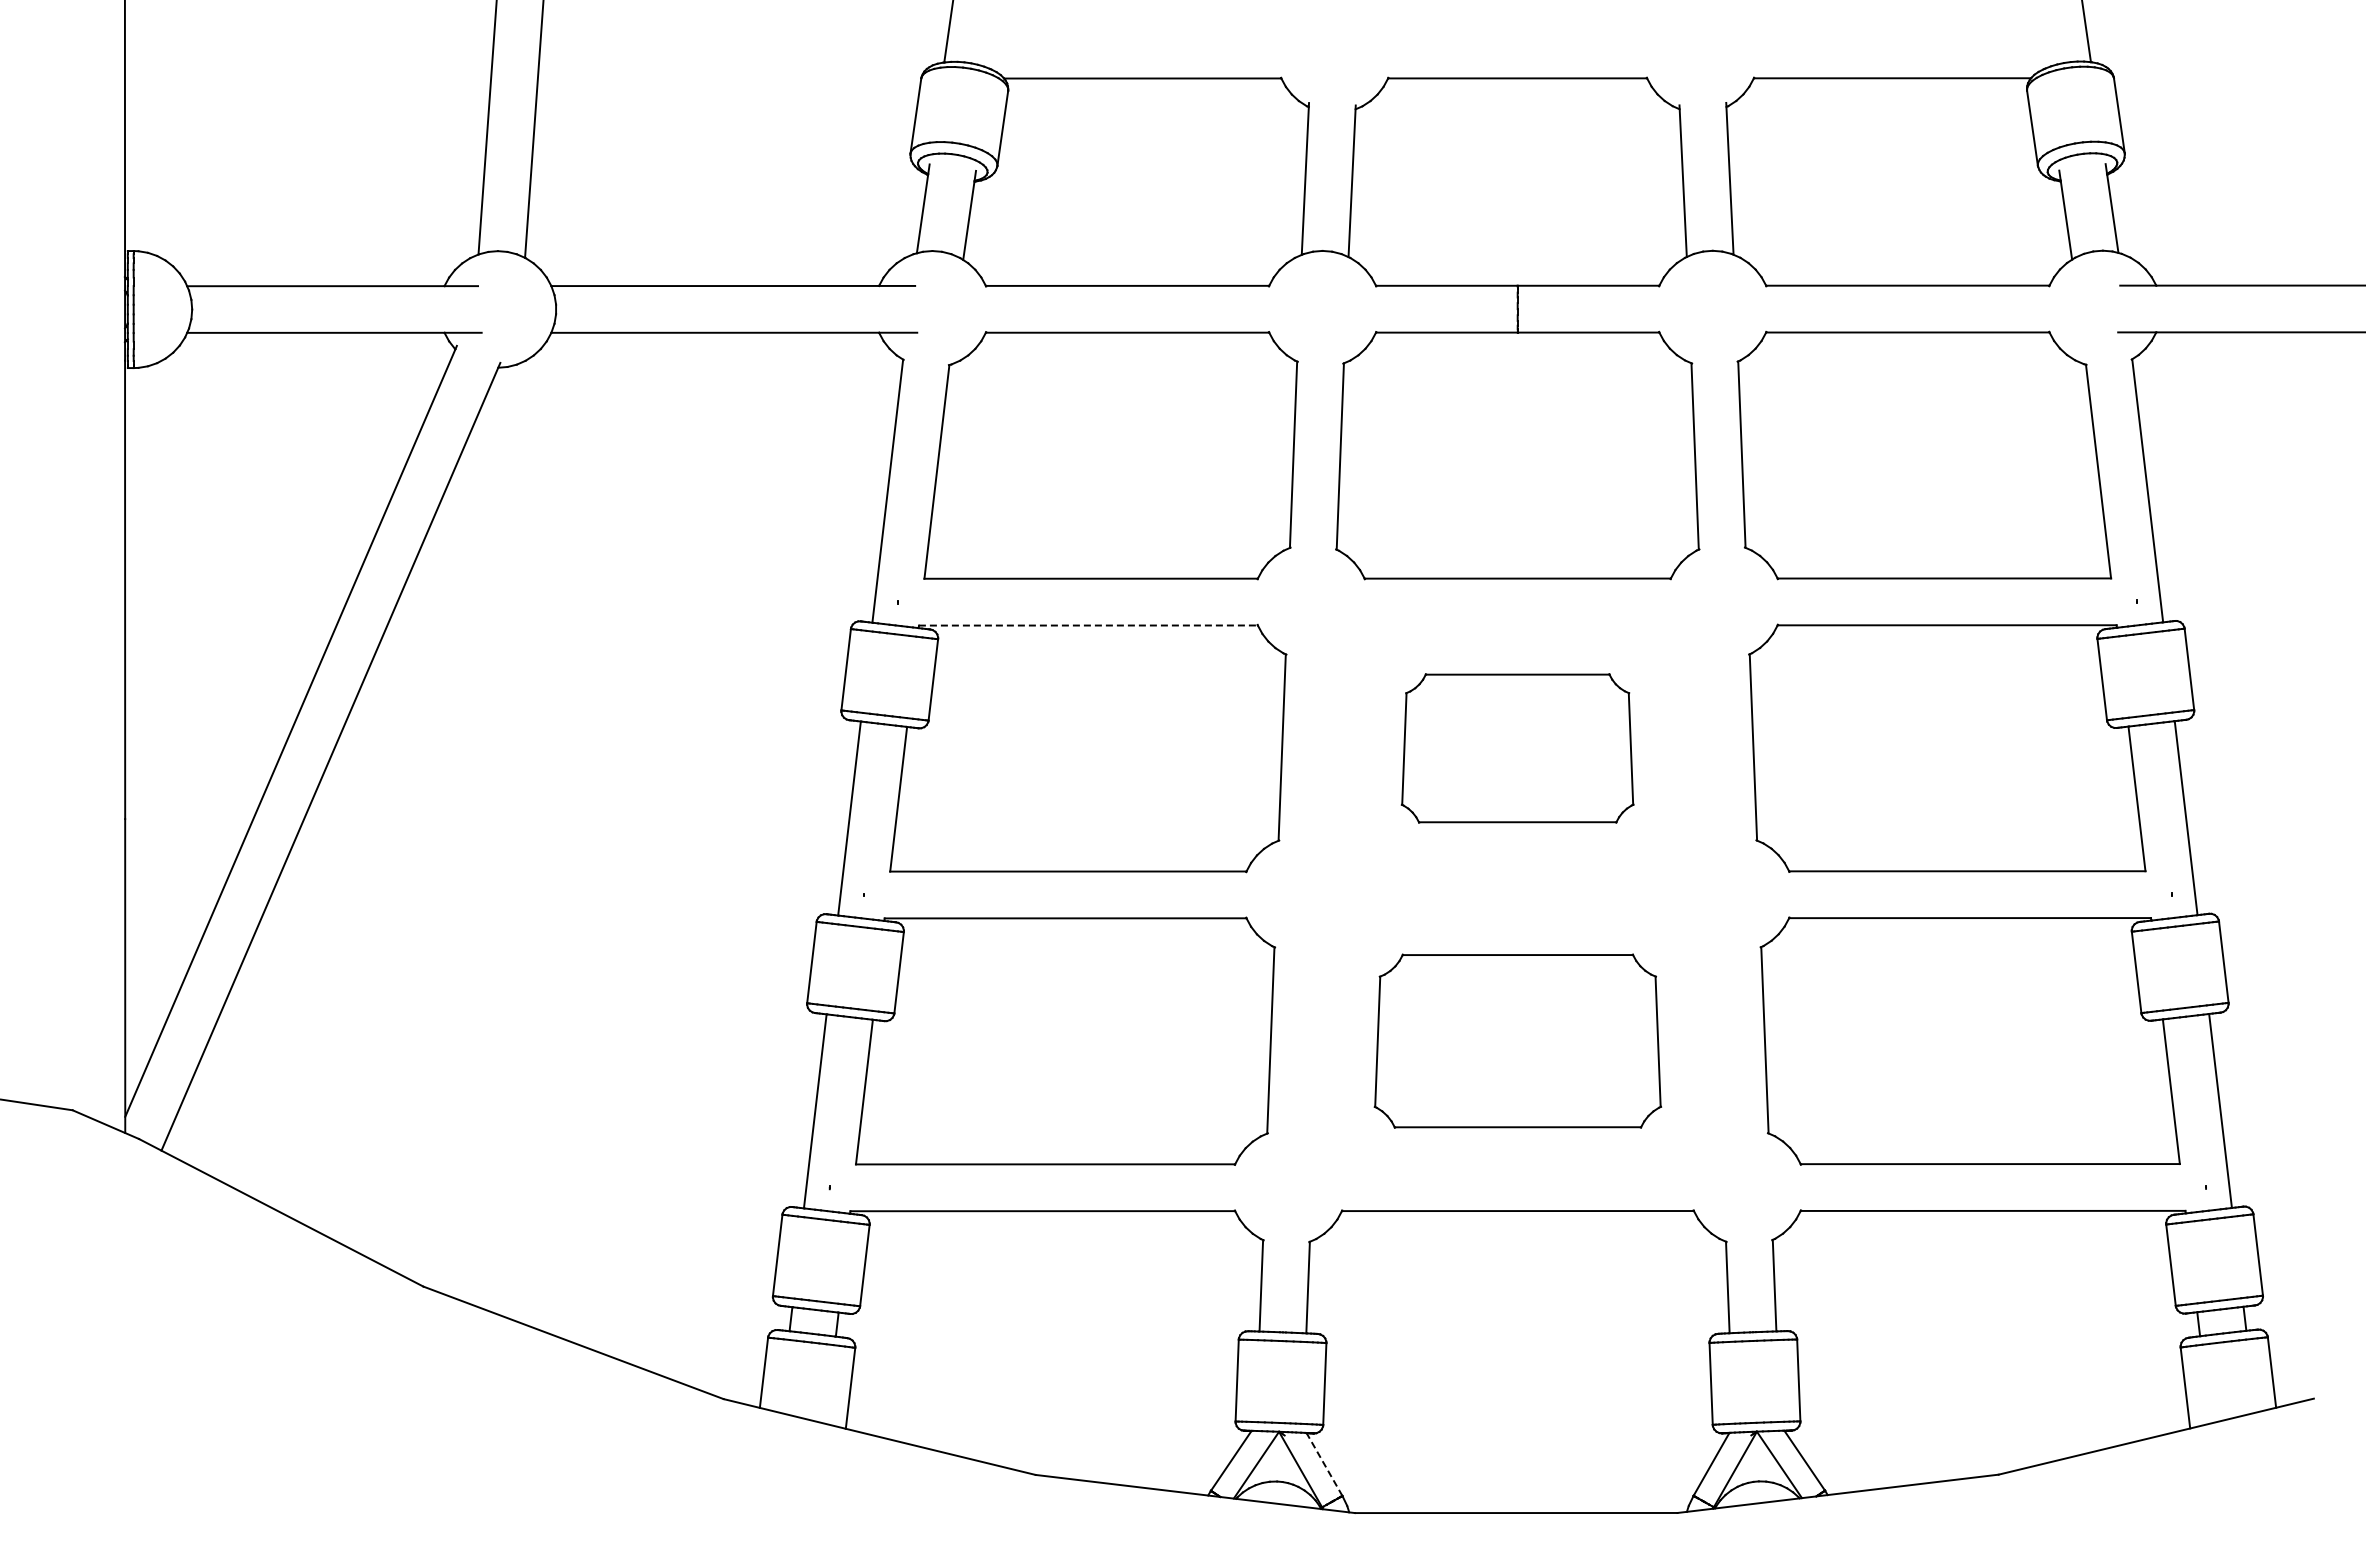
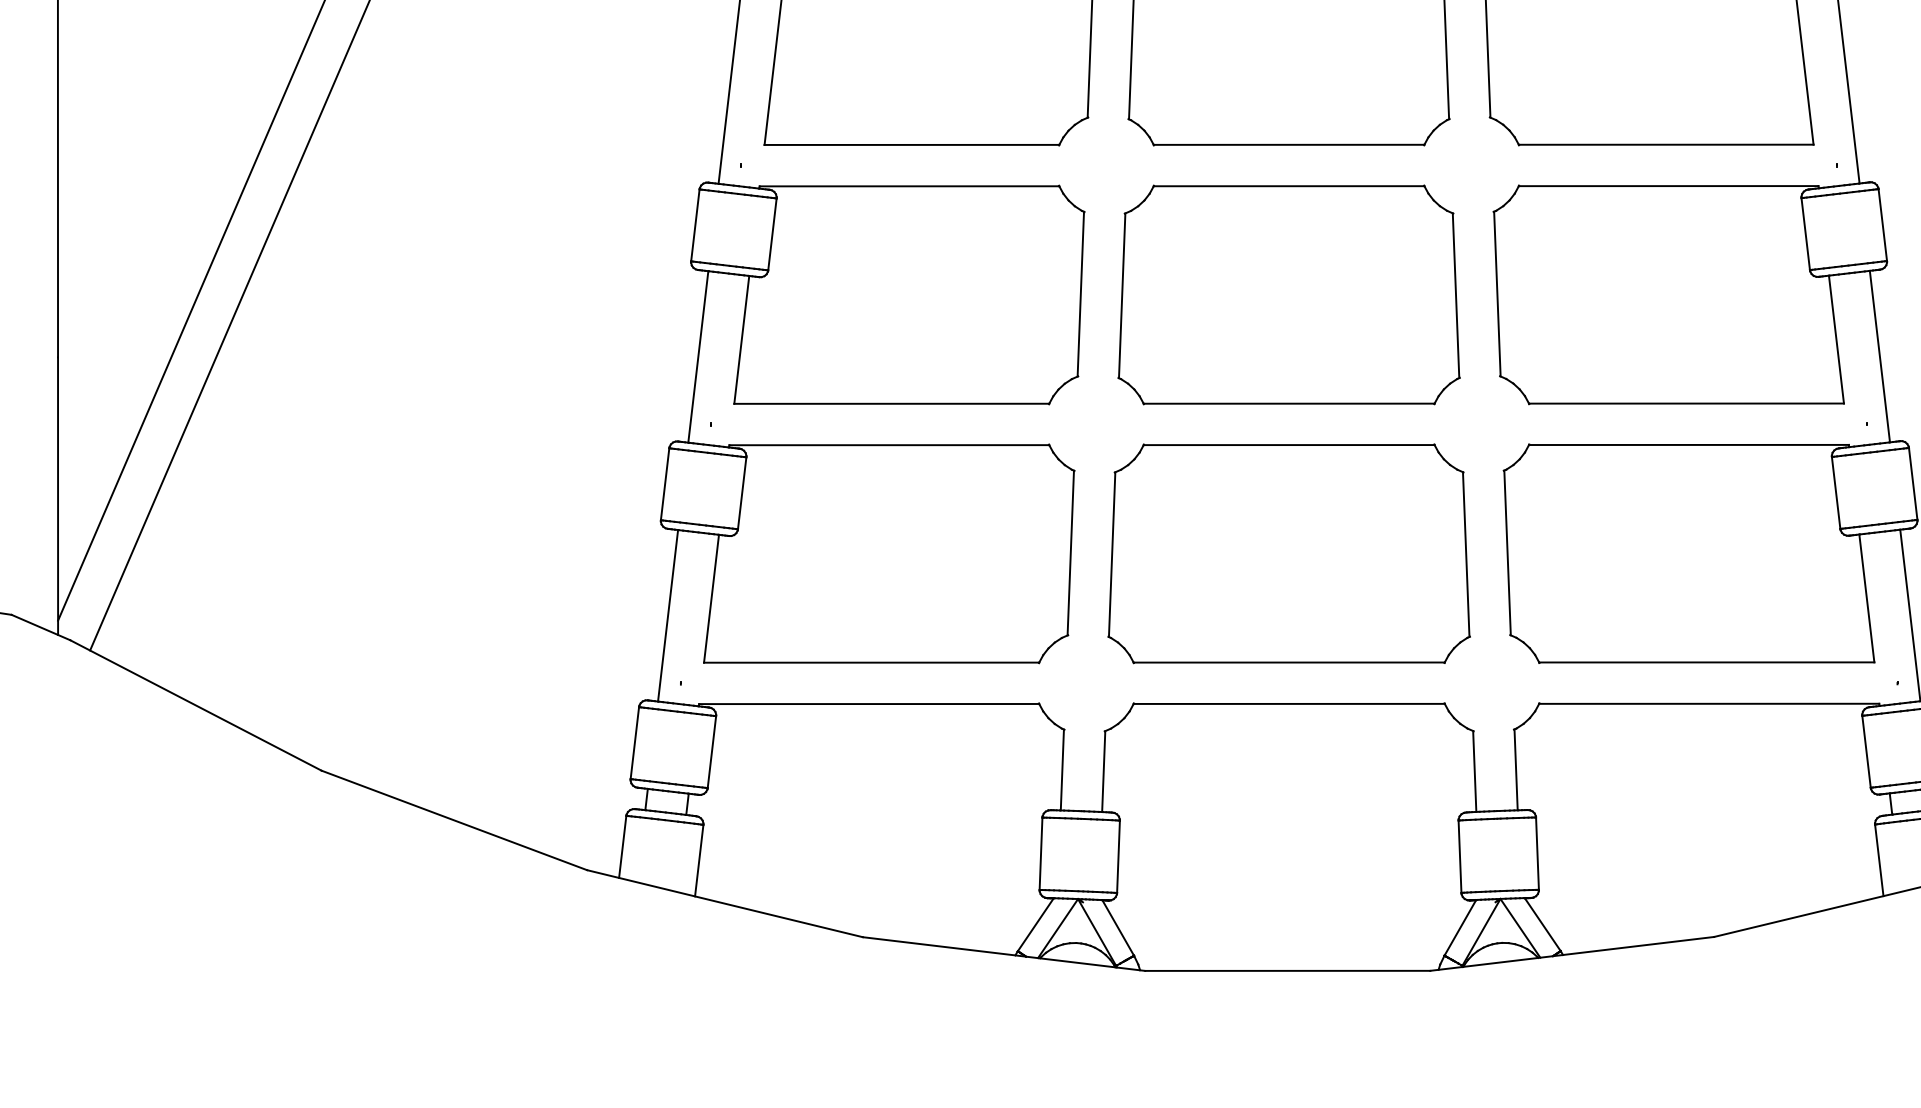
line: (1088, 625) -> (909, 186), dashed -> solid
part: (1517, 748) -> (1288, 295), size x1.67
part: (1517, 1040) -> (1288, 553), size x1.43
line: (1324, 1464) -> (1118, 927), dashed -> solid

